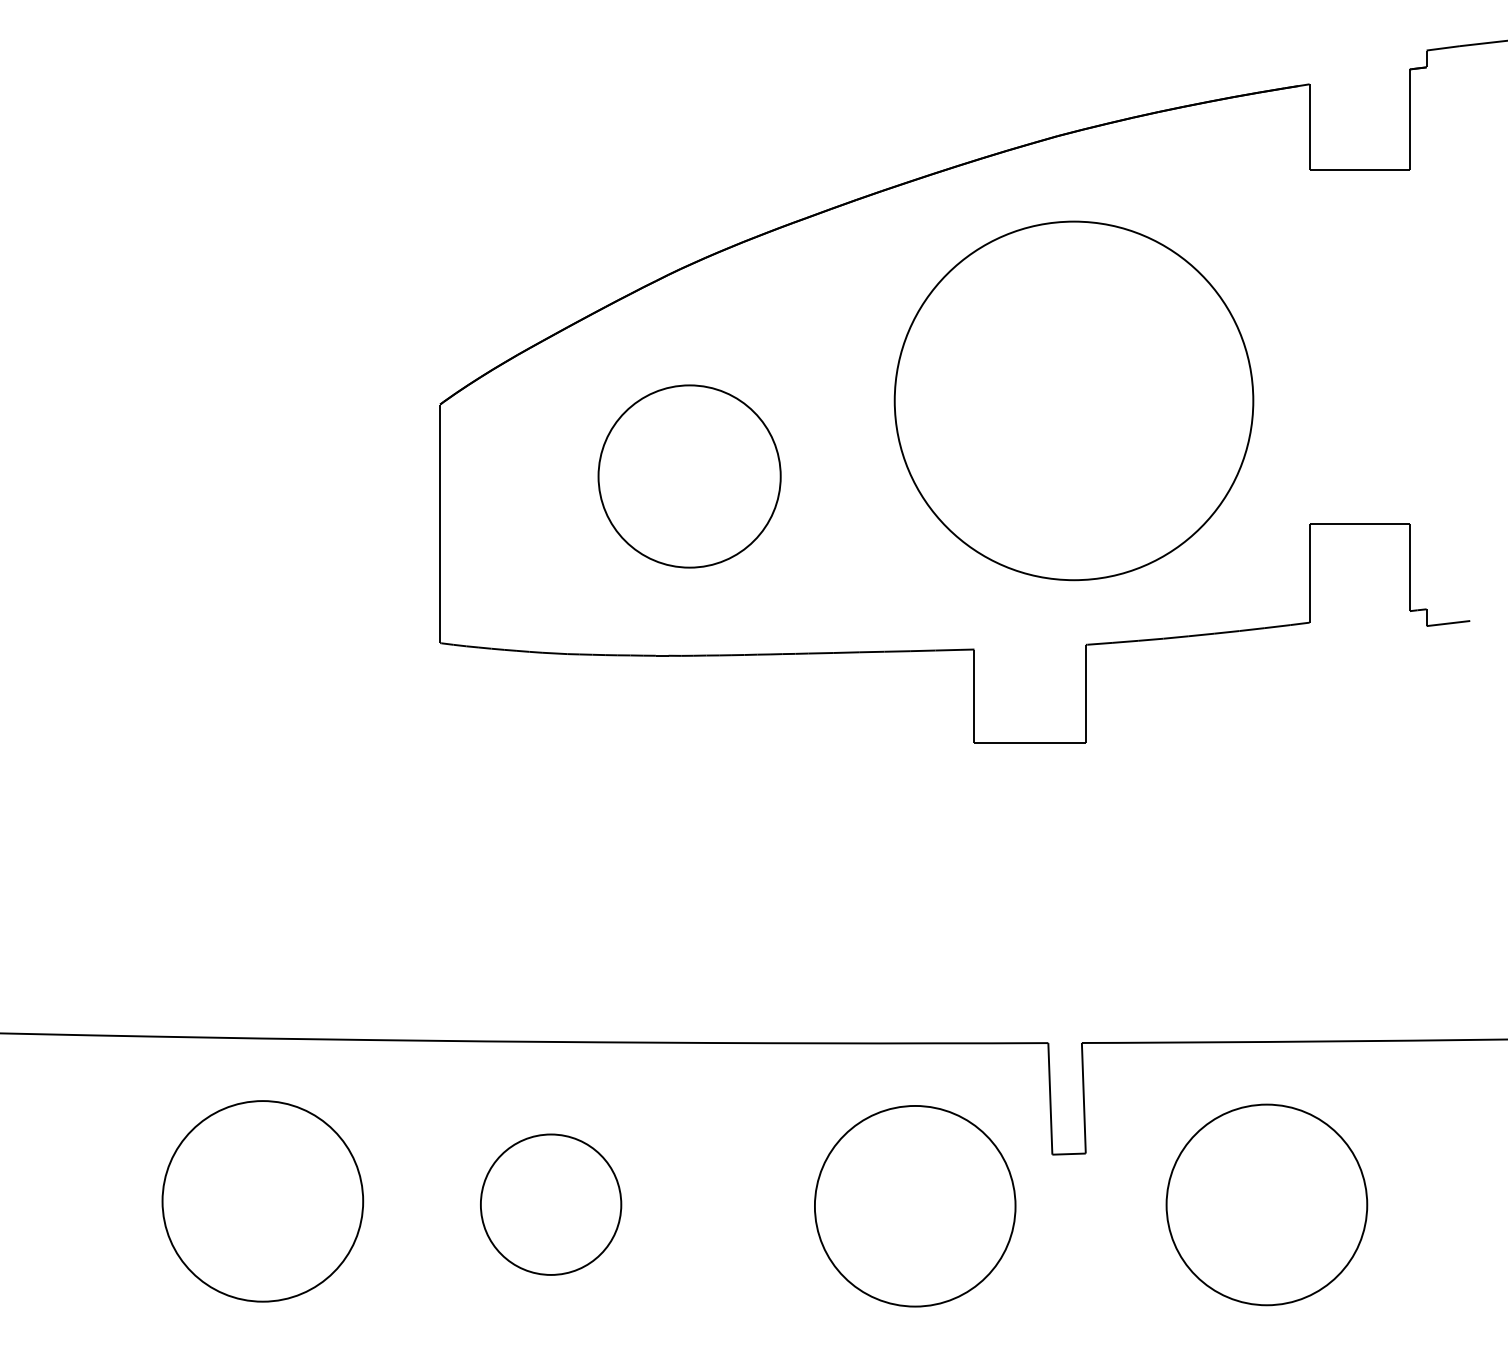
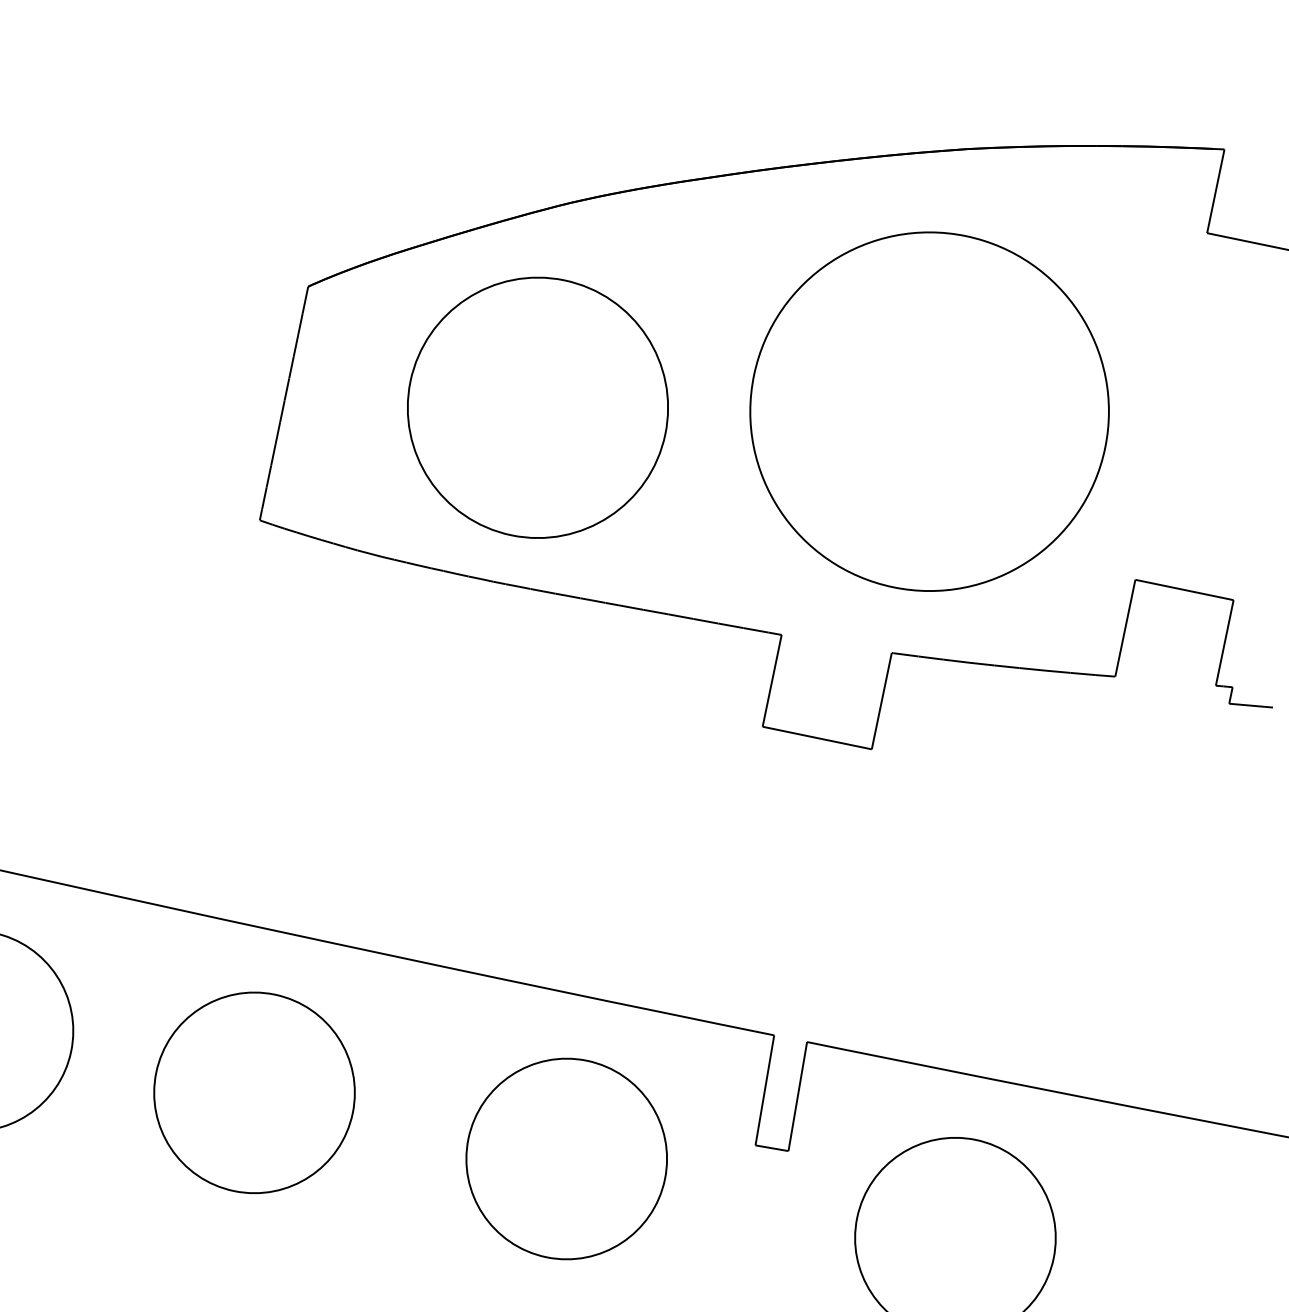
part: (689, 476) -> (537, 407), size x1.43
part: (550, 1204) -> (254, 1092), size x1.43
part: (915, 1206) -> (566, 1159), moved

